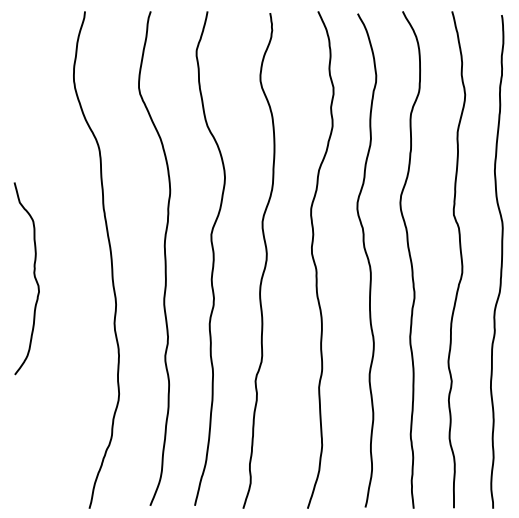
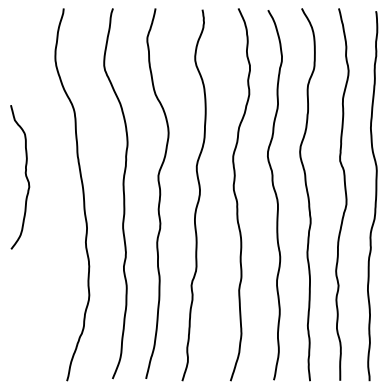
curve: (33, 275) -> (25, 174), moved

